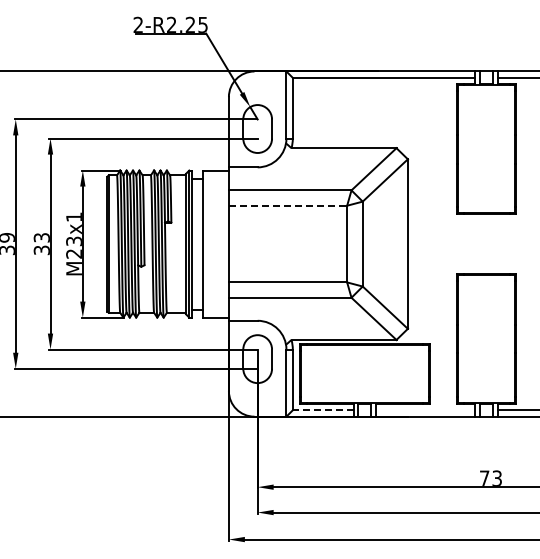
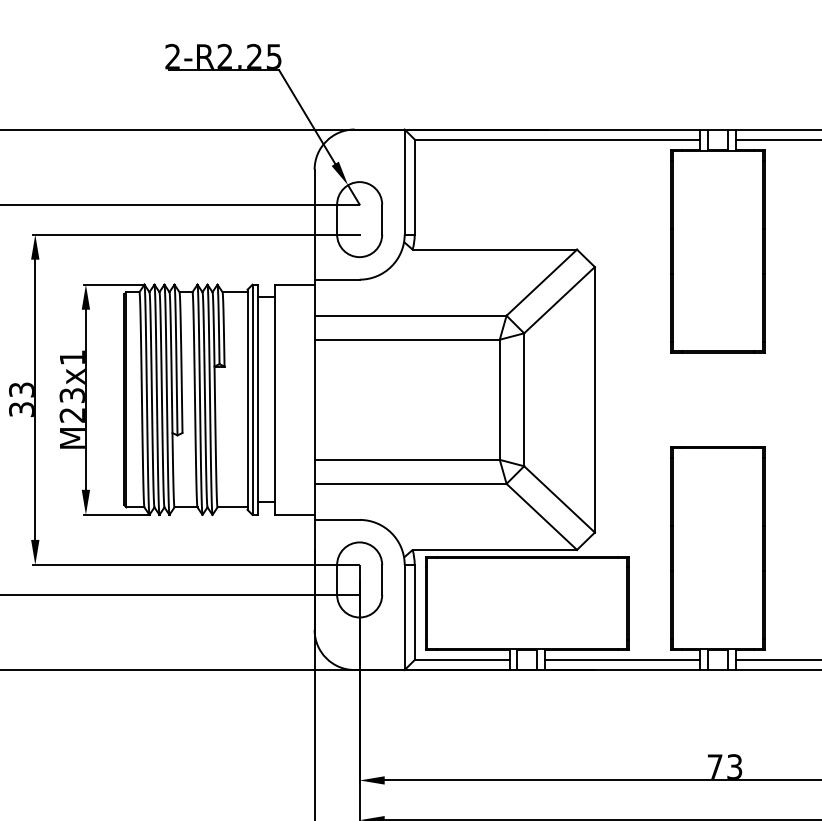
line: (288, 205) -> (407, 339), dashed -> solid
line: (322, 410) -> (461, 660), dashed -> solid
line: (425, 410) -> (622, 660), added

